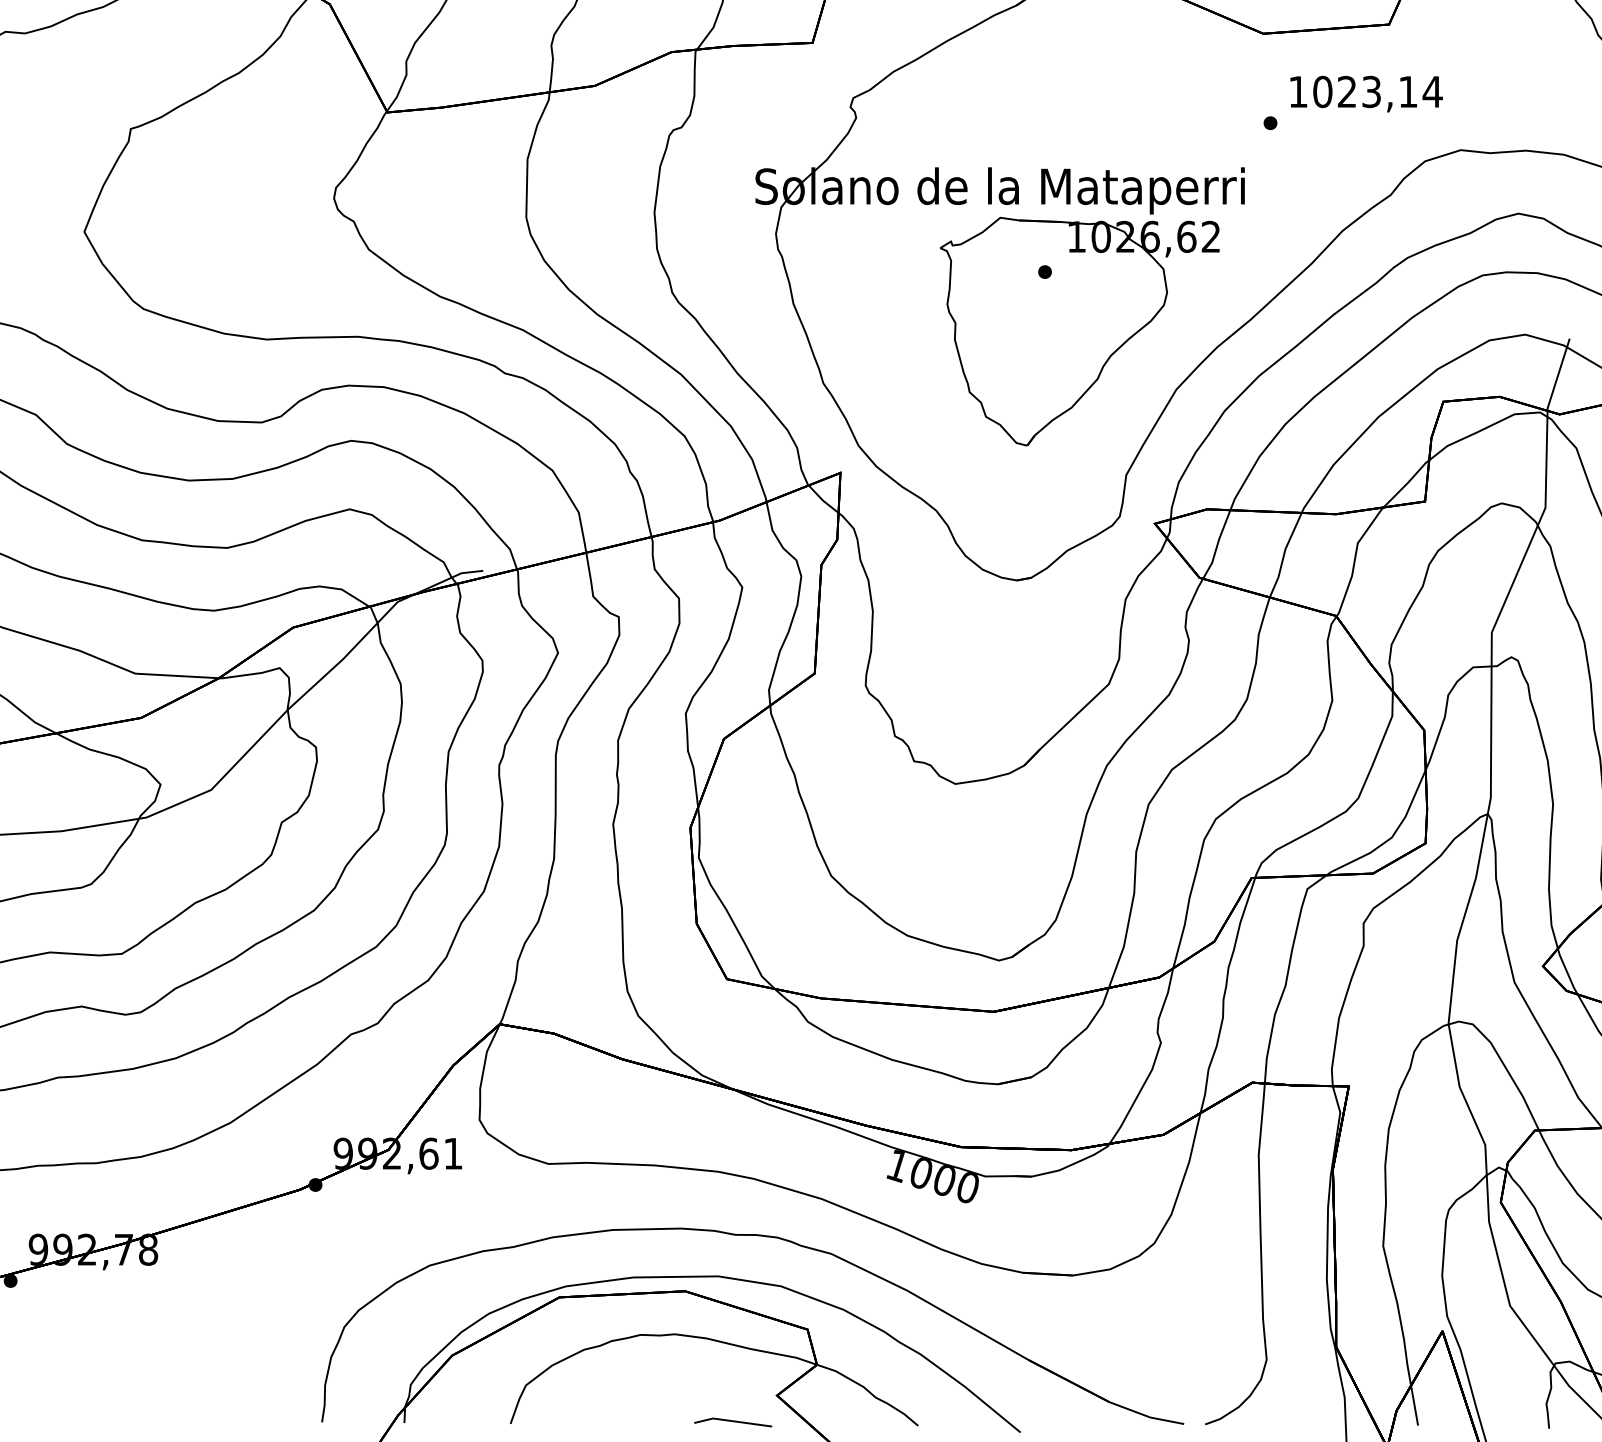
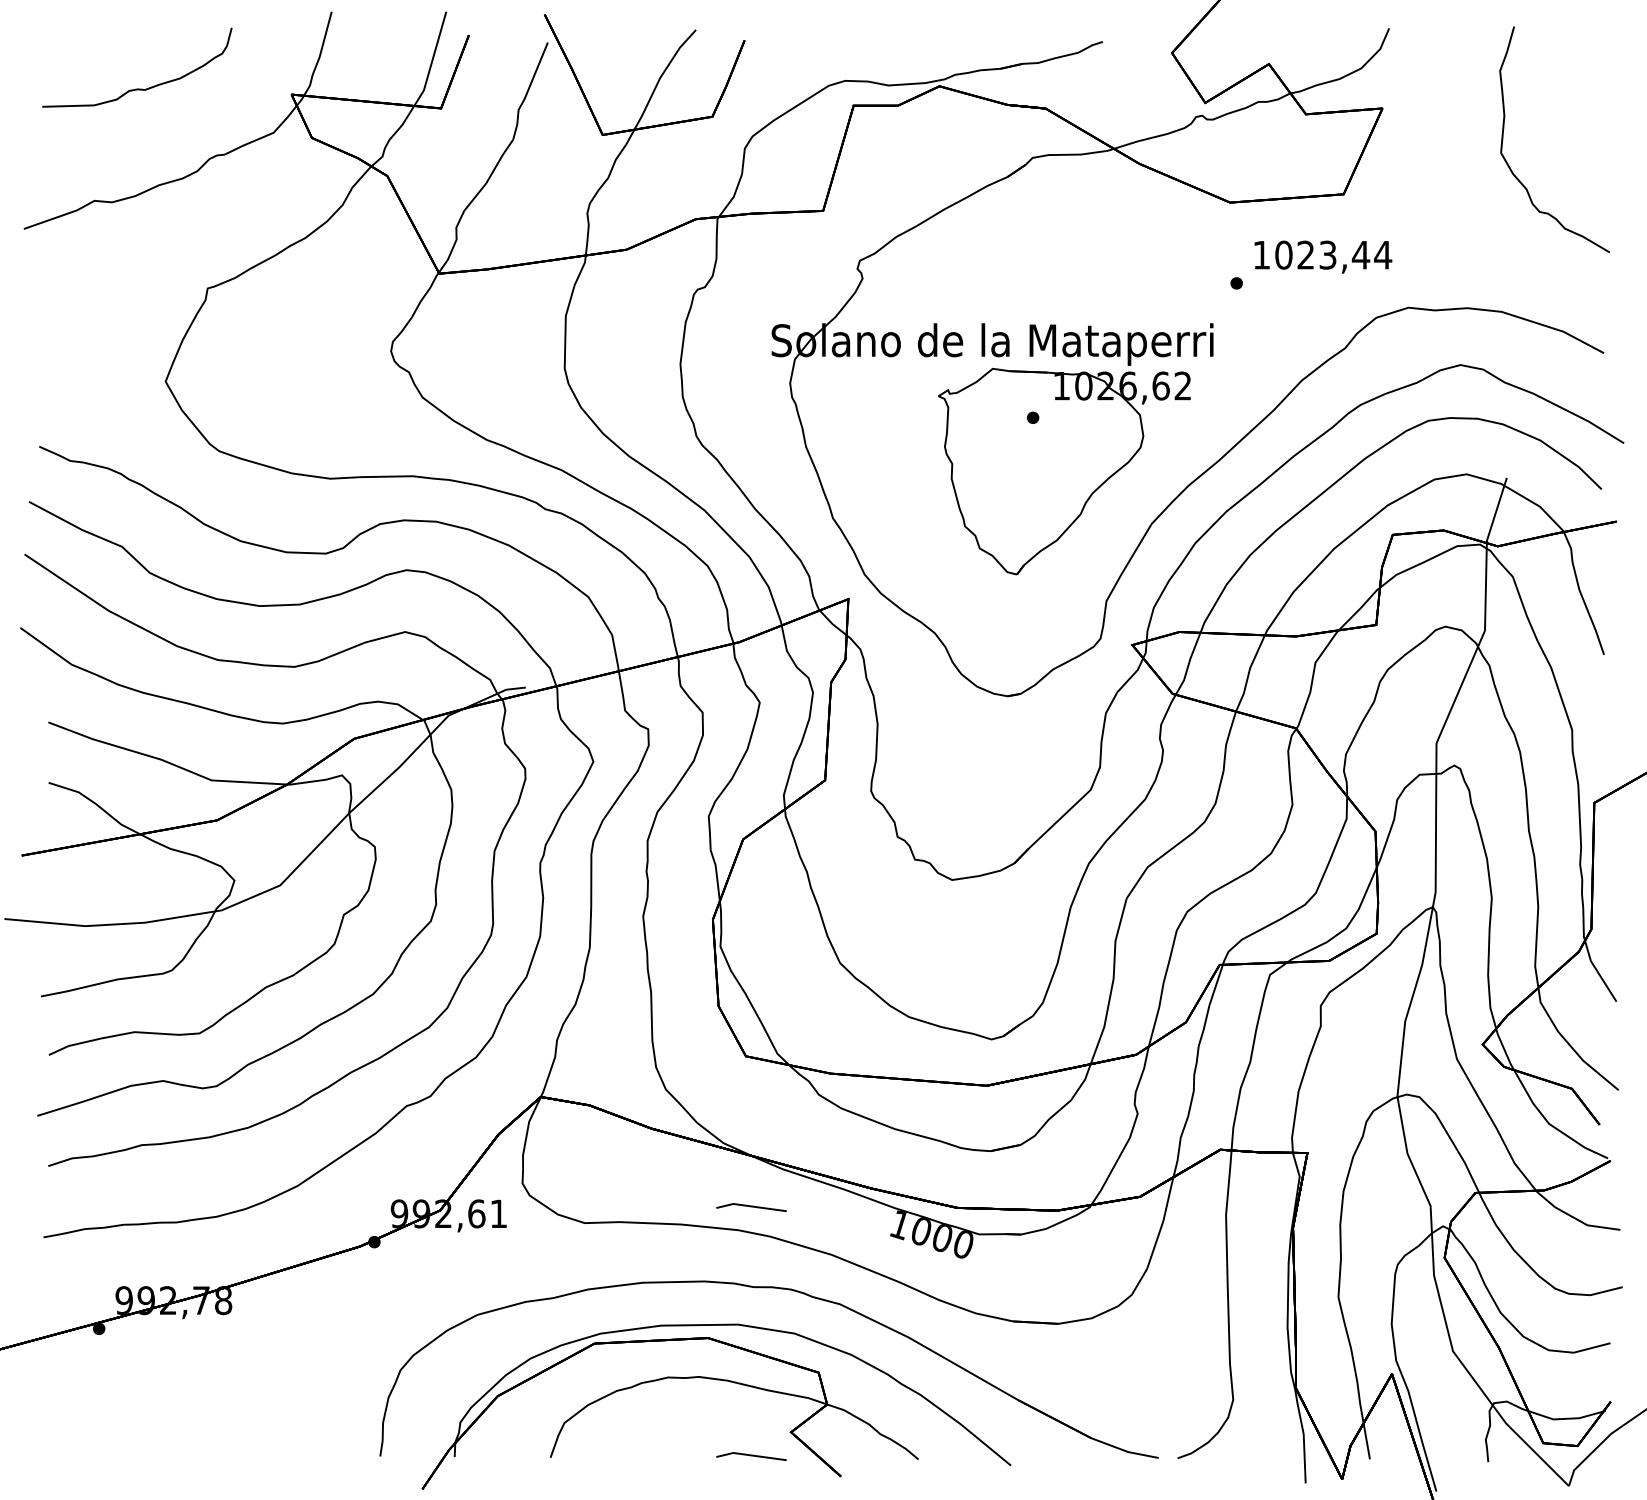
text: (1407, 92) -> (1360, 255), 1023,14 -> 1023,44
line: (733, 1146) -> (751, 1207), added

